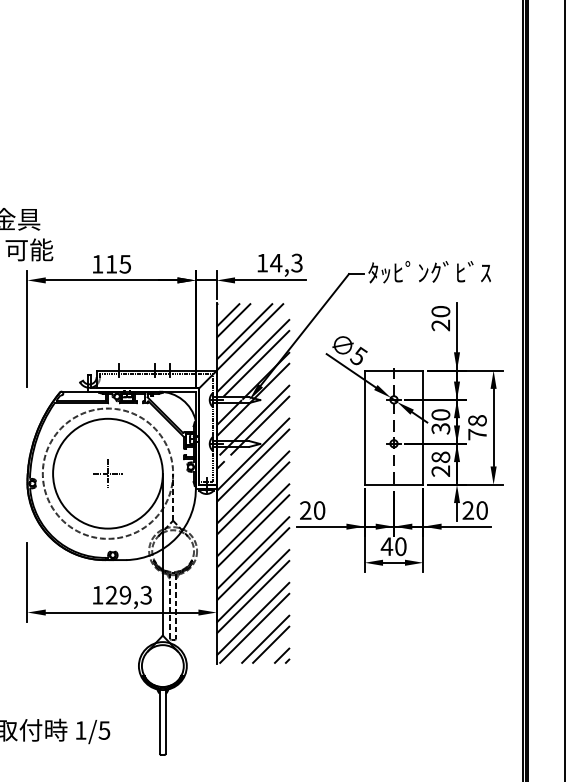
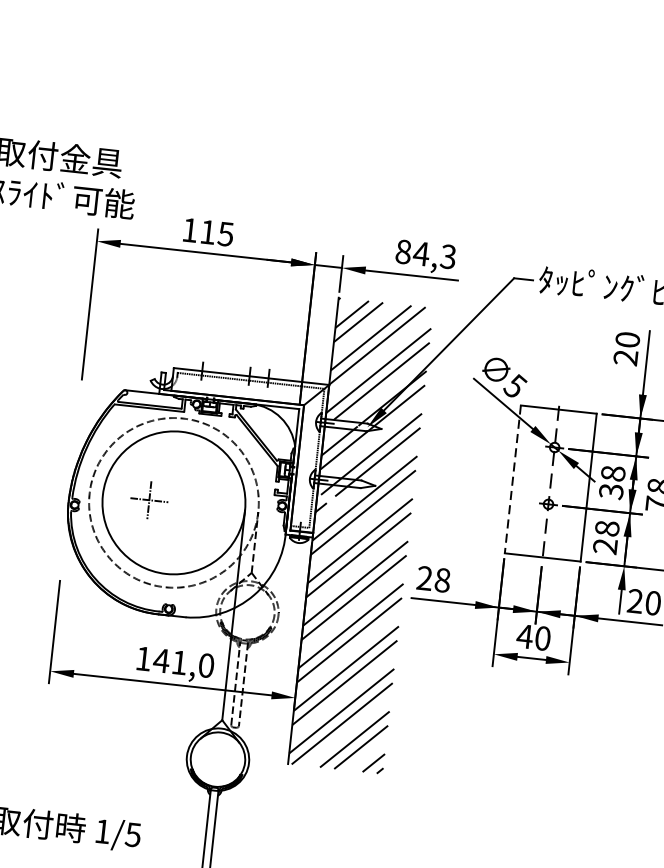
text: (262, 262) -> (403, 251), 14,3 -> 84,3
text: (440, 414) -> (612, 472), 30 -> 38
line: (364, 428) -> (512, 480), solid -> dashed
part: (107, 473) -> (148, 499), moved
text: (319, 510) -> (442, 580), 20 -> 28
text: (128, 594) -> (183, 662), 129,3 -> 141,0

